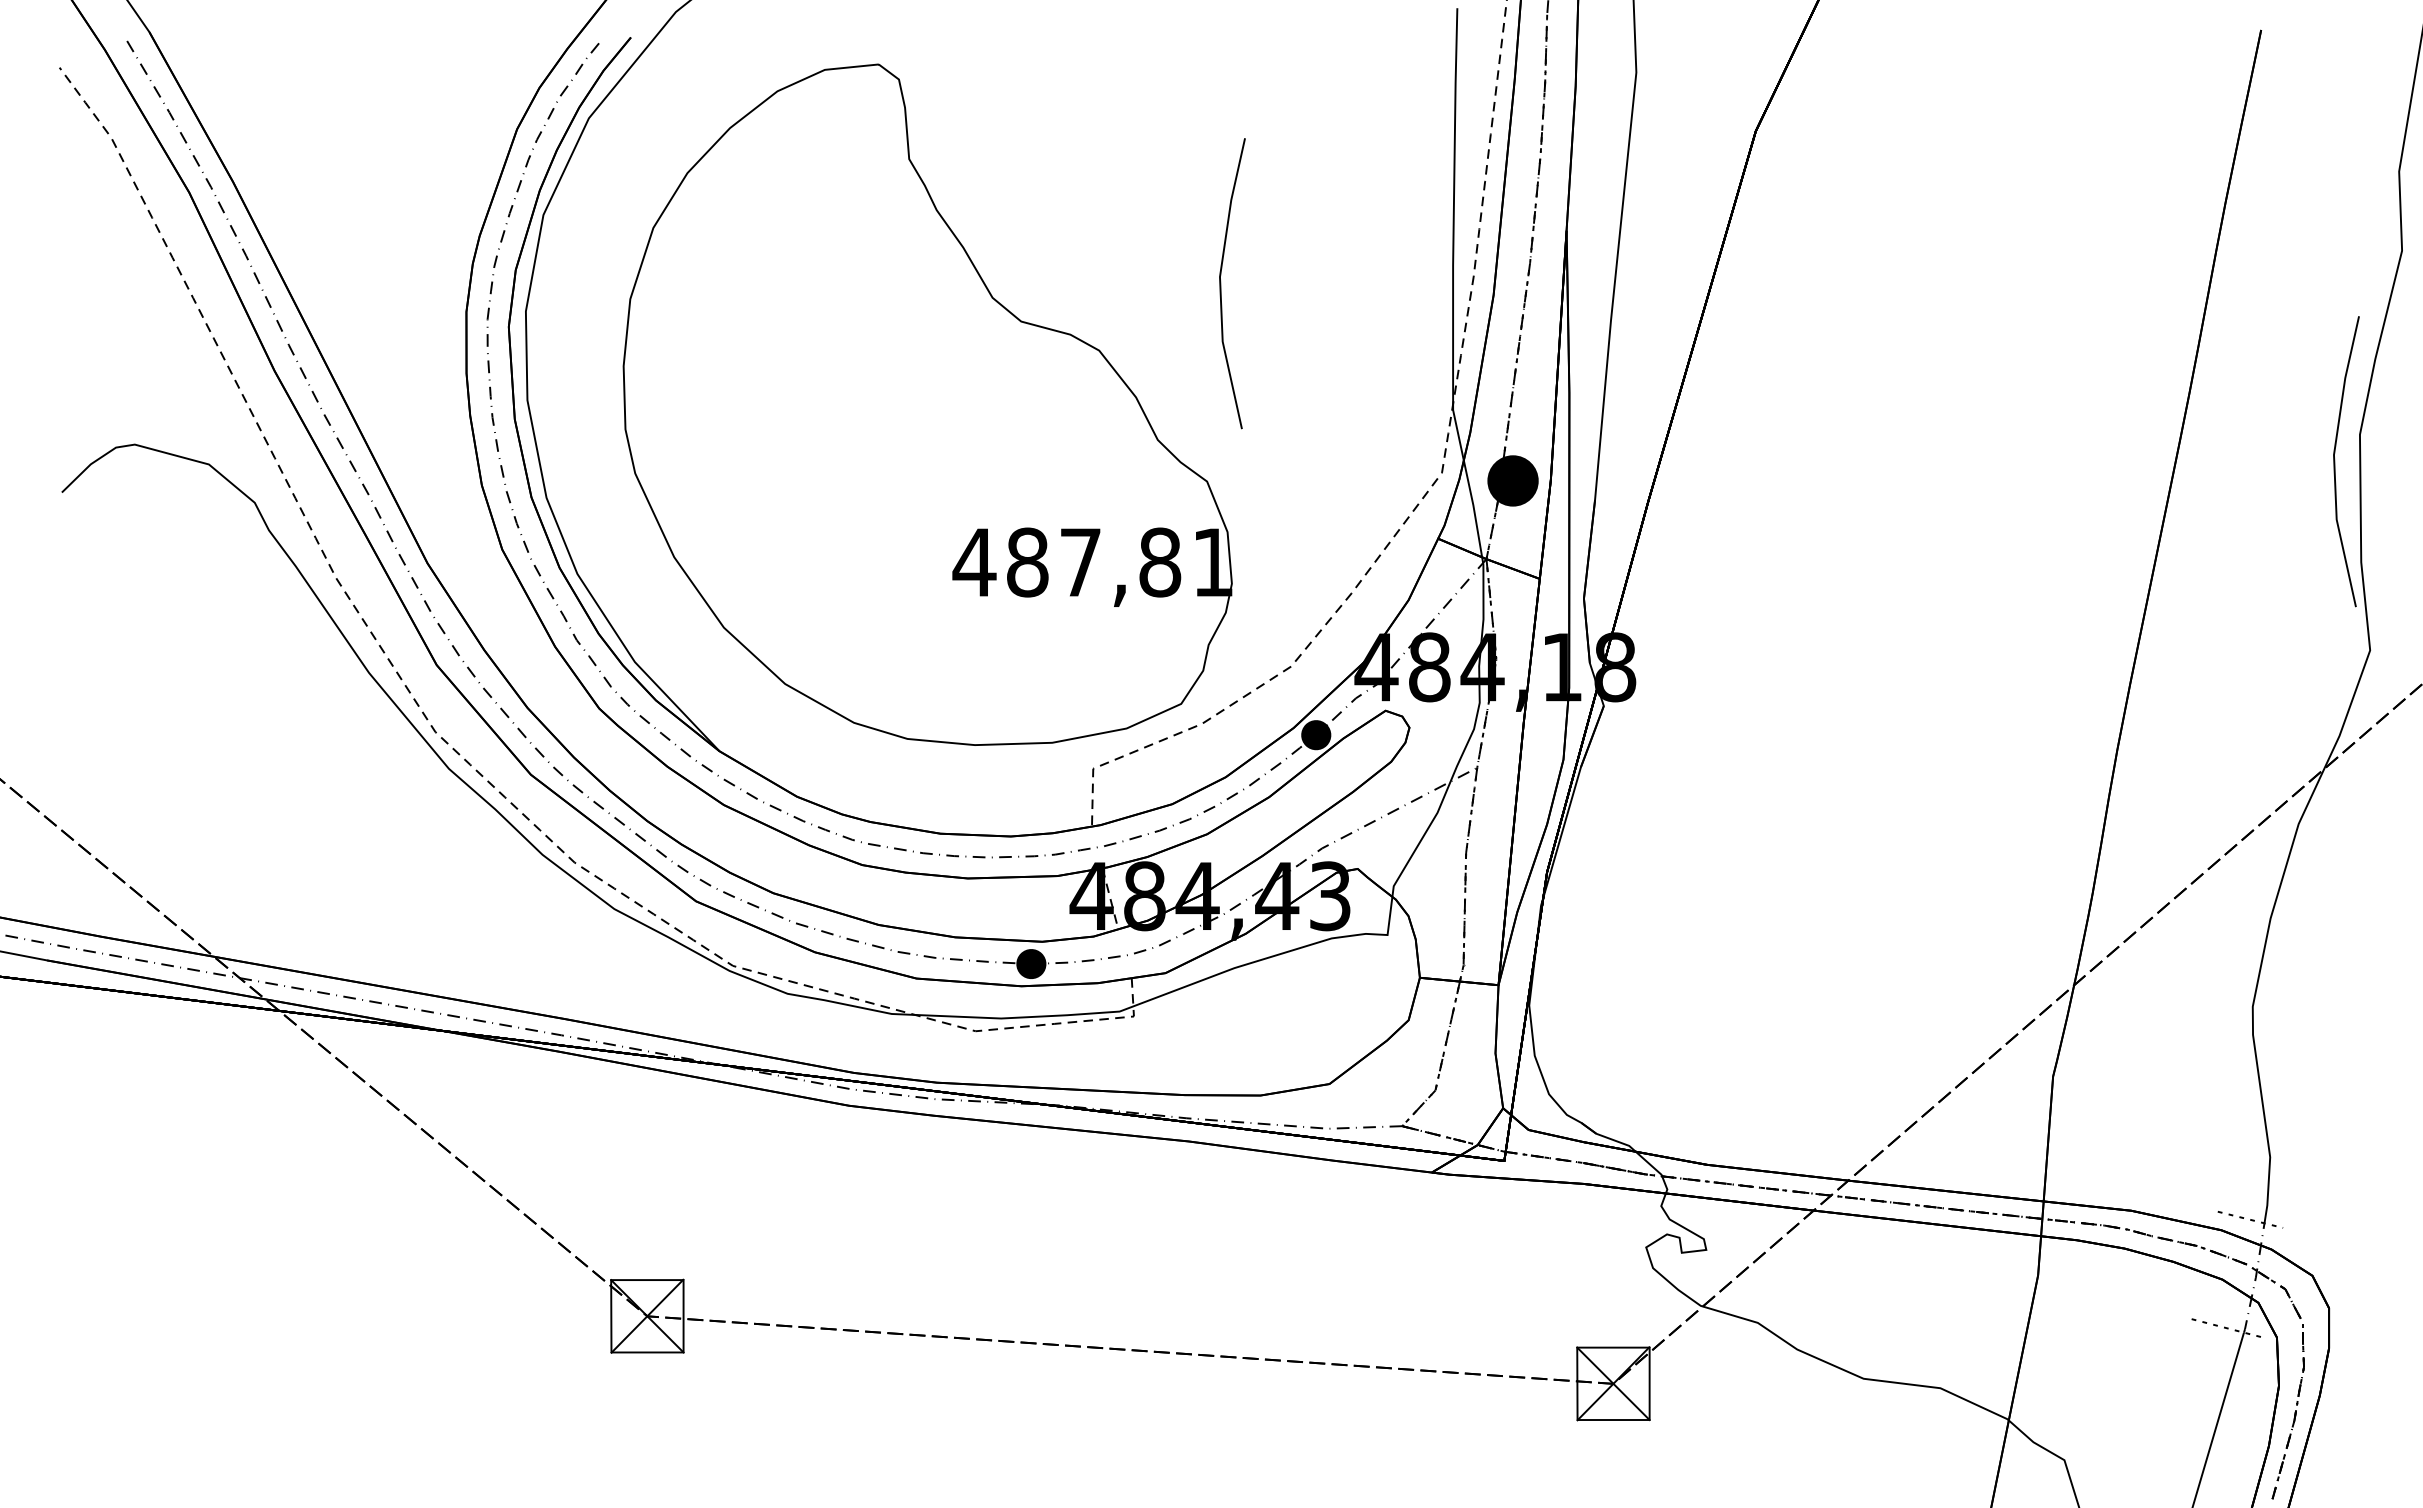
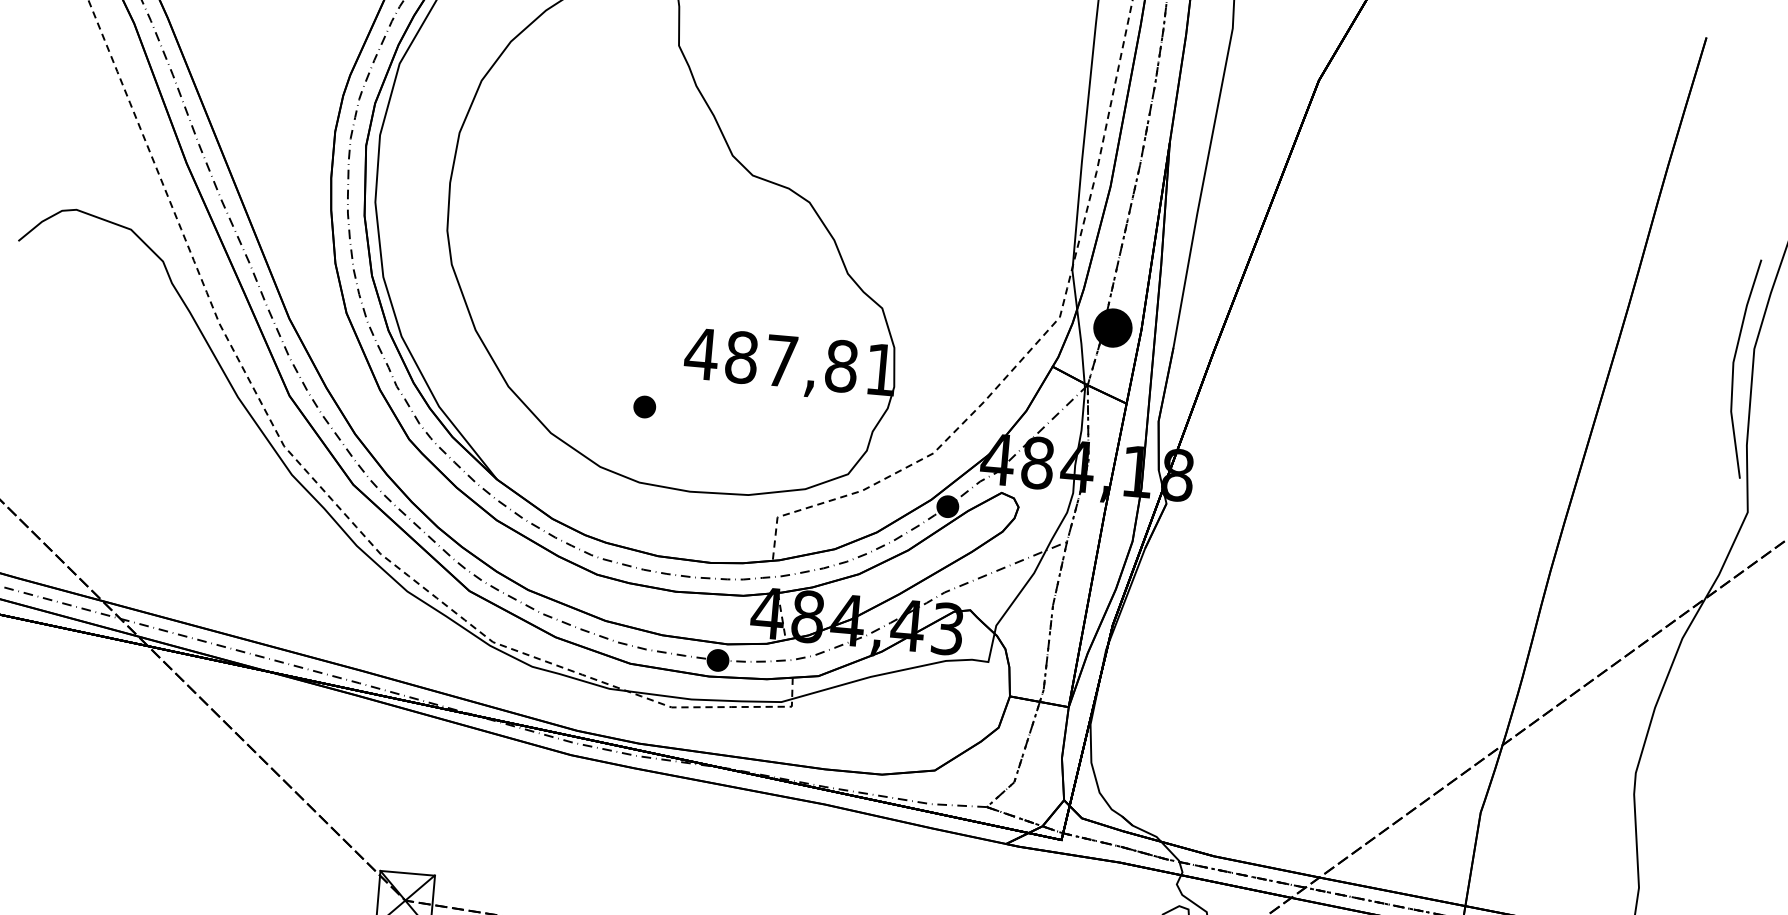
line: (1221, 283) -> (906, 160), removed
part: (905, 638) -> (644, 406), added

